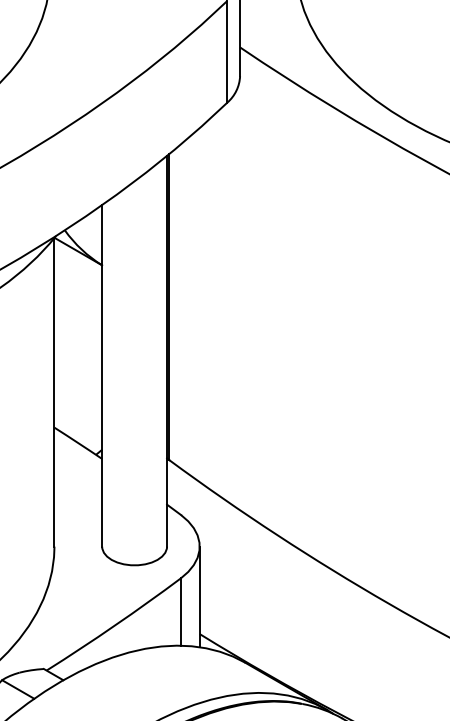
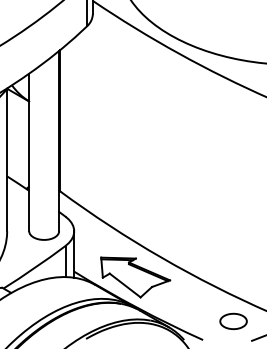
part: (332, 646) -> (135, 277), added

